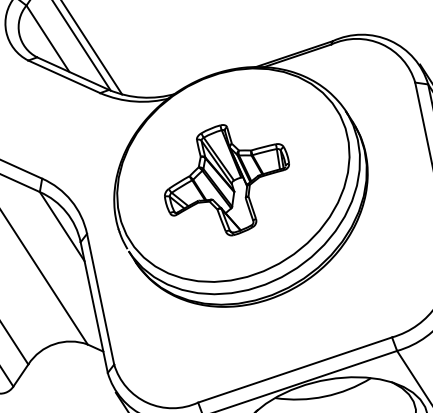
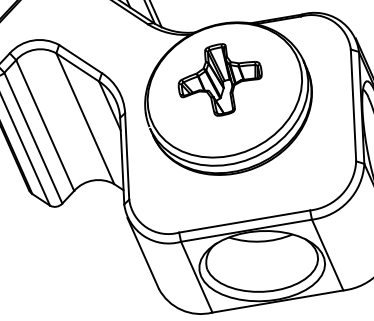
part: (225, 179) -> (219, 79), moved

